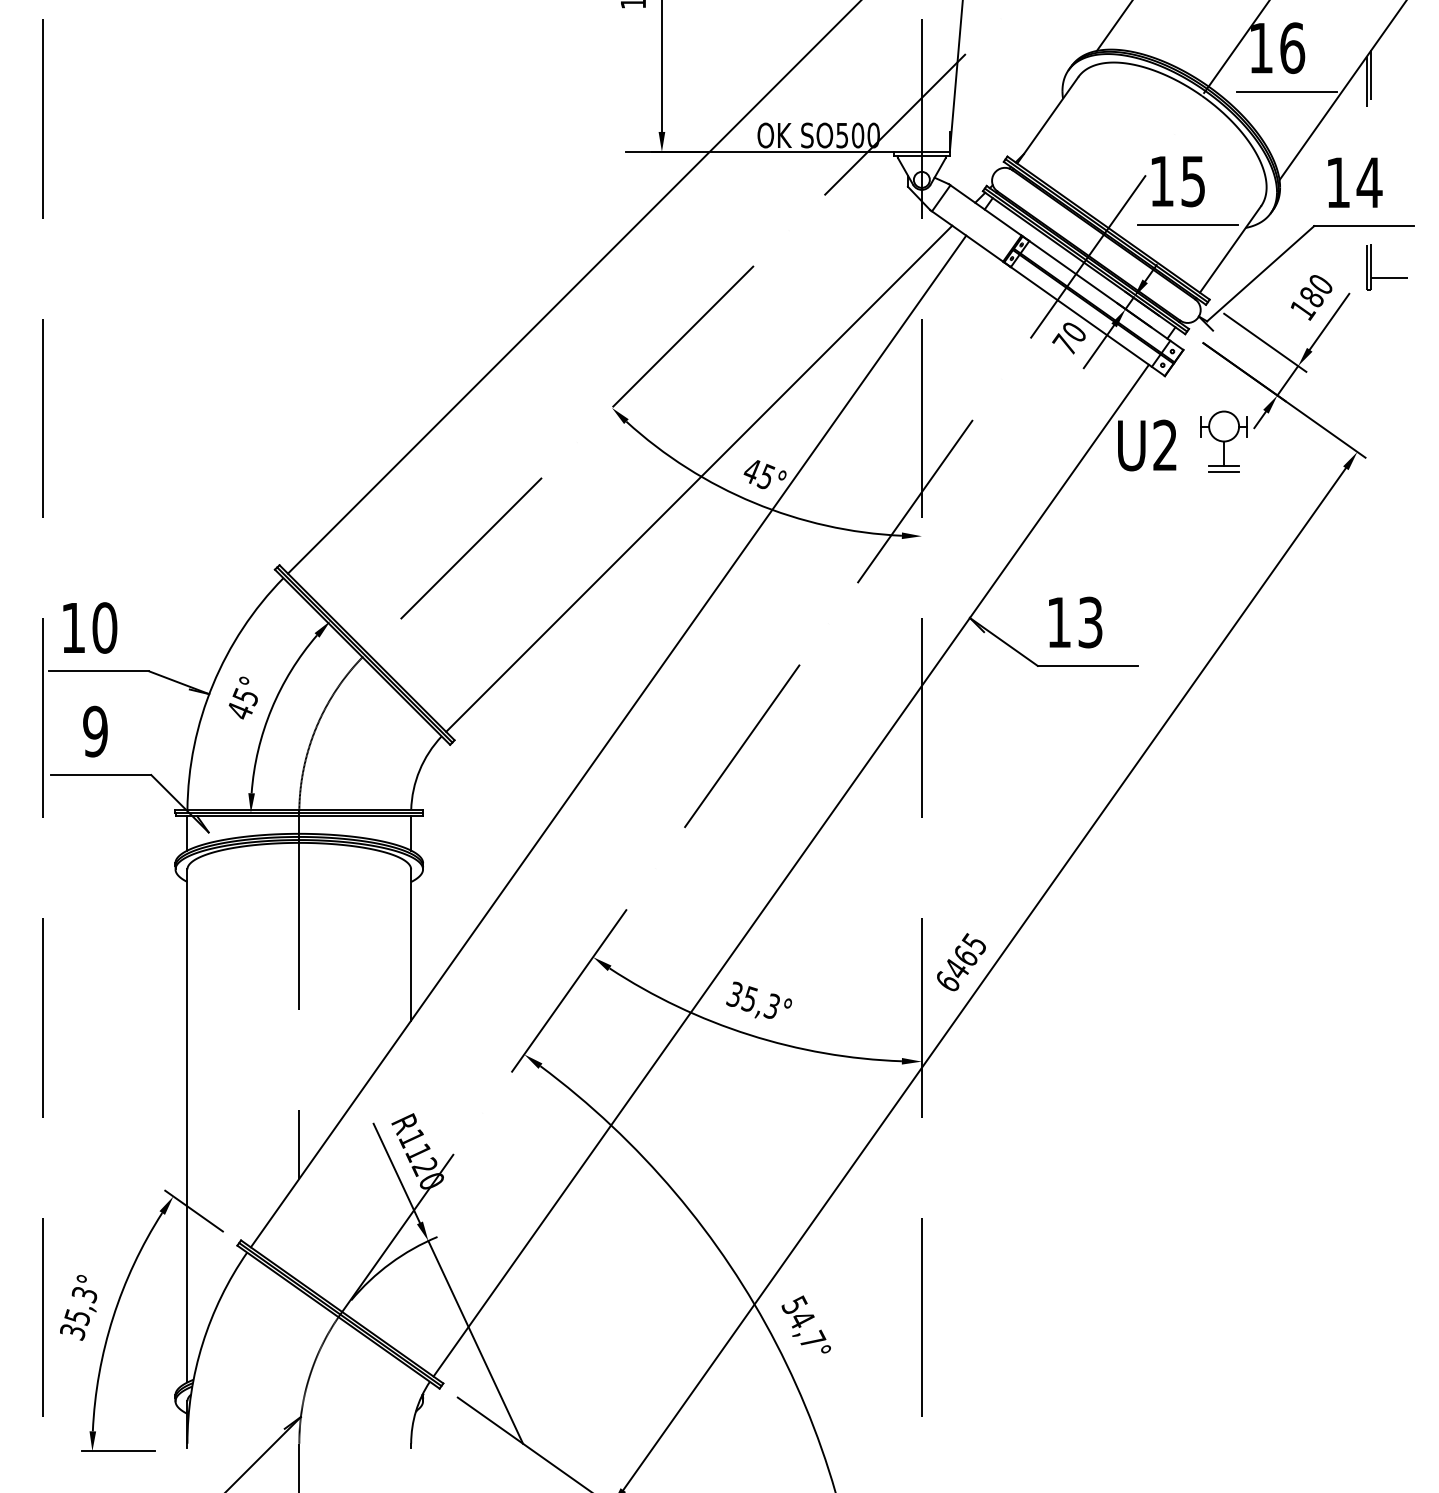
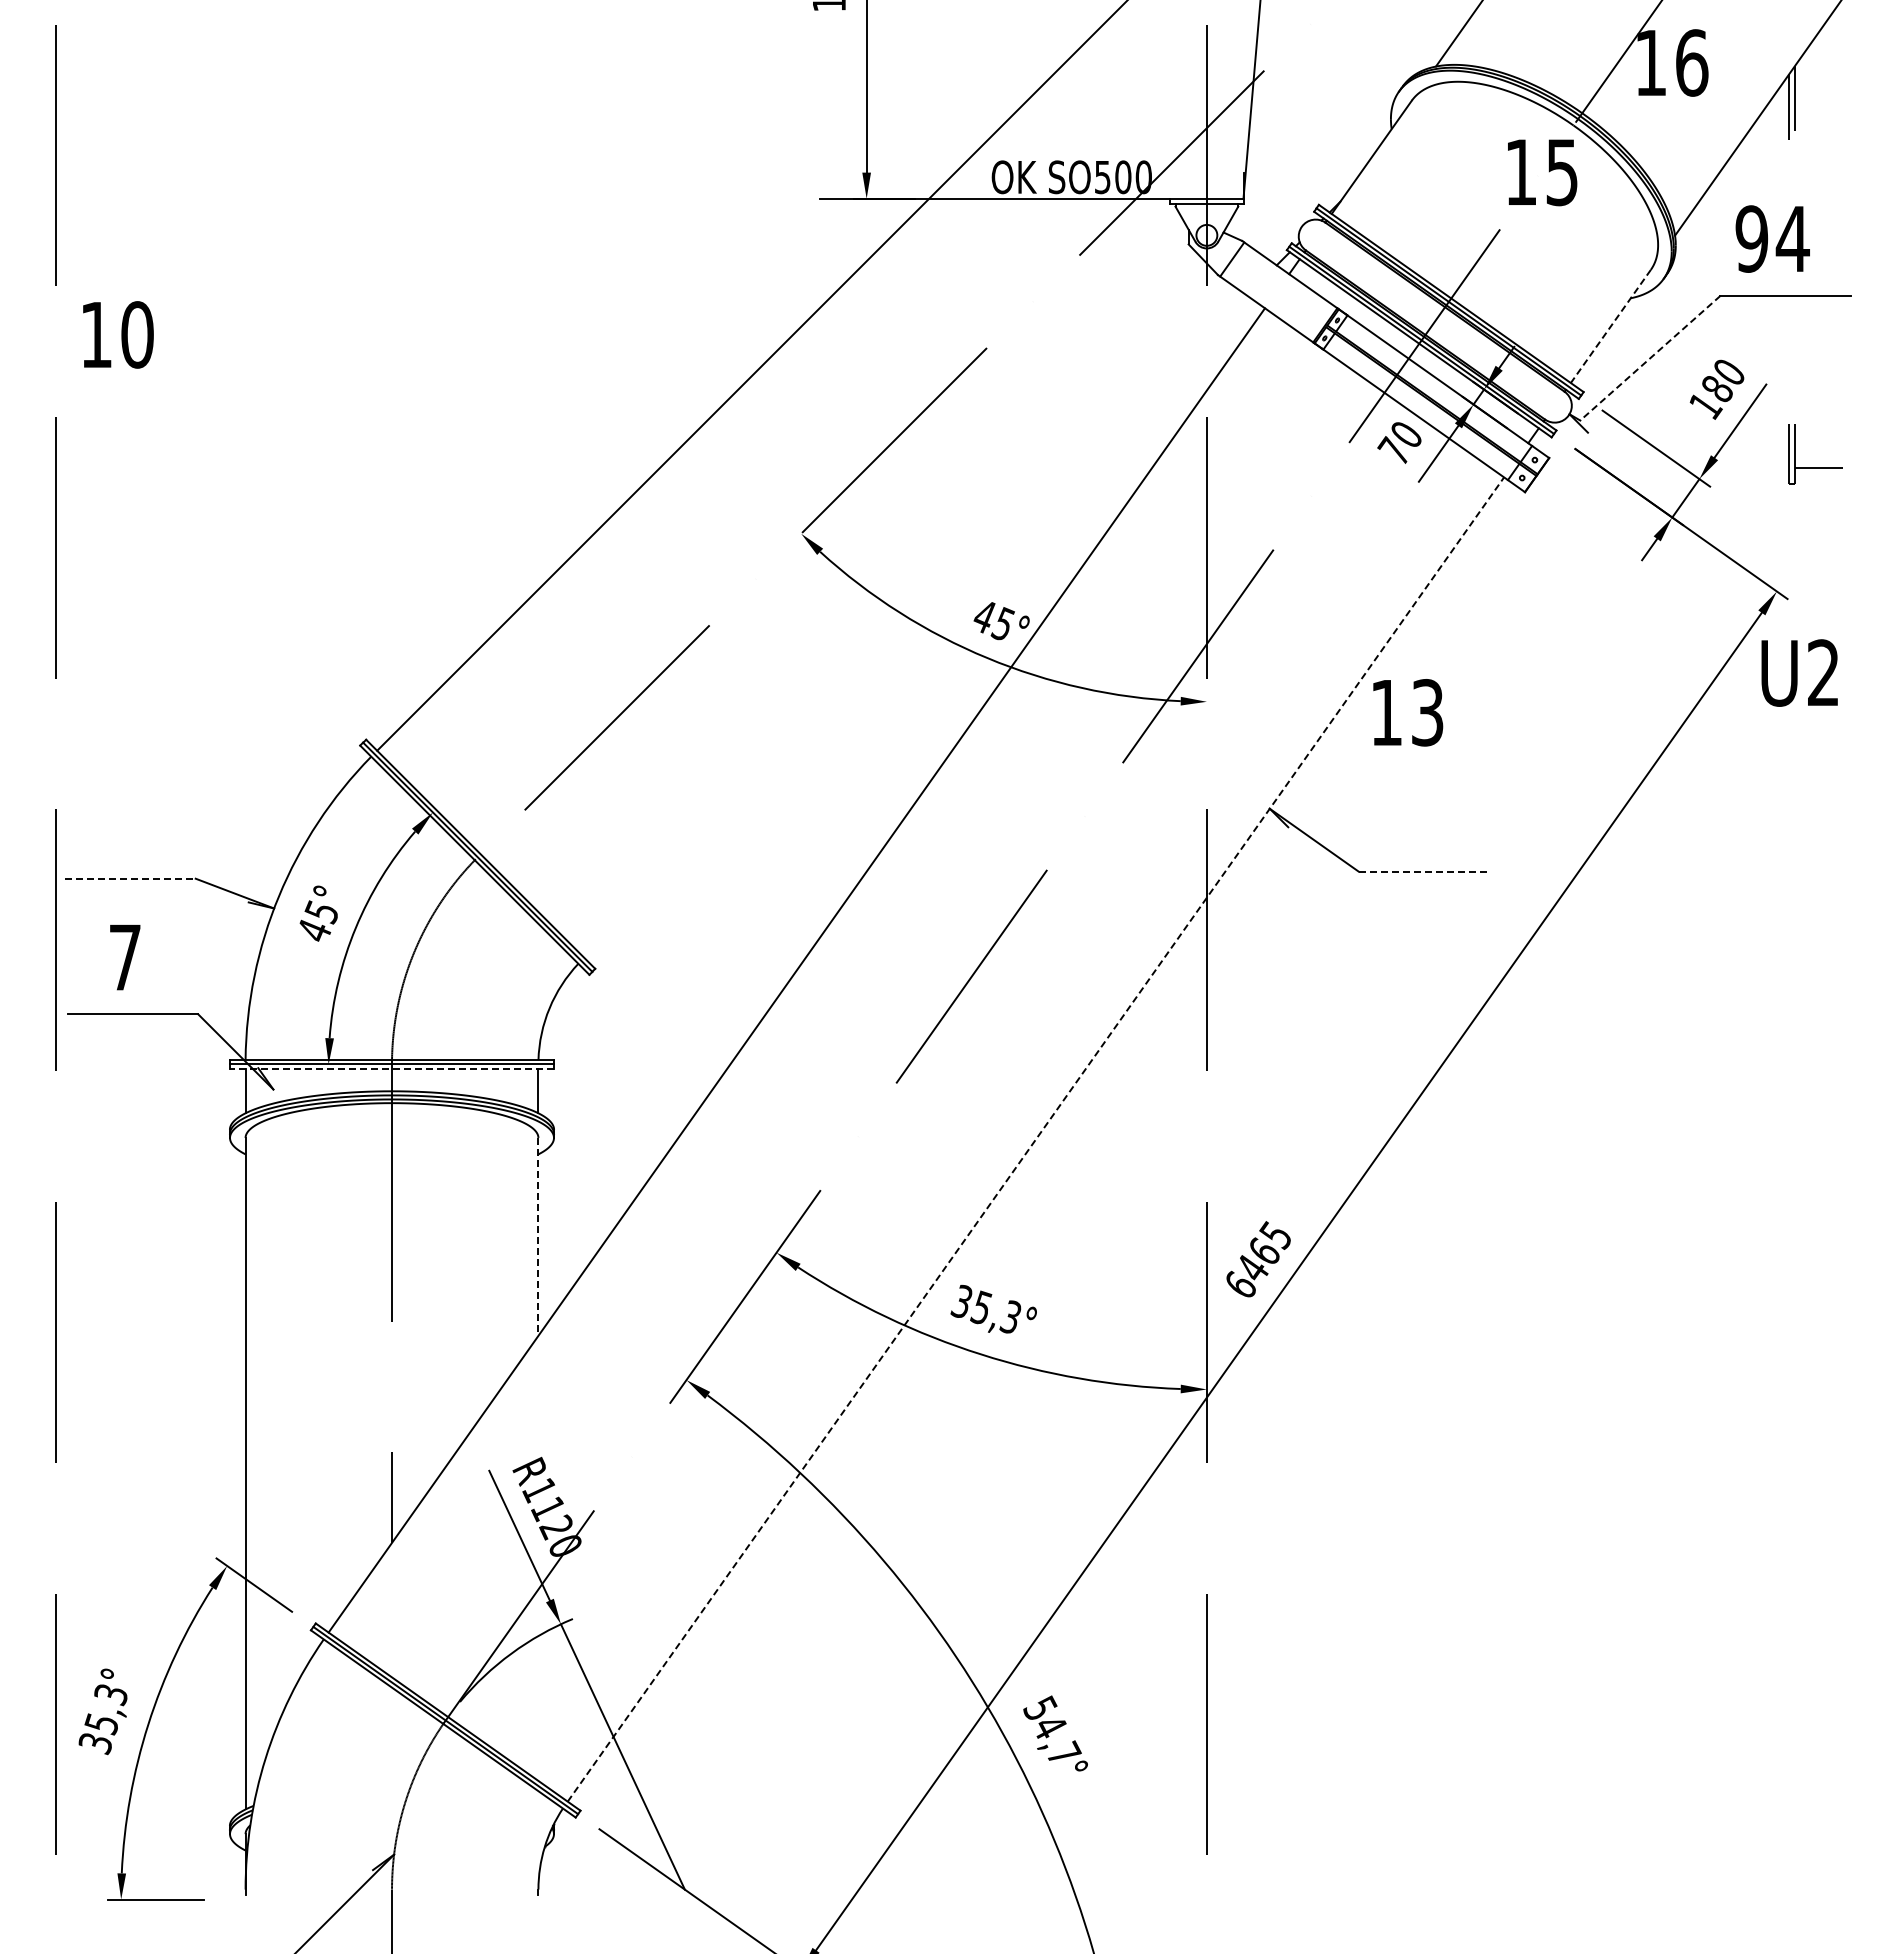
line: (1286, 91) -> (1684, 119), removed
text: (1178, 181) -> (1542, 172), moved
text: (1337, 182) -> (1751, 238), 14 -> 94
line: (1187, 225) -> (1554, 294), removed
line: (1230, 249) -> (1610, 326), solid -> dashed
line: (1260, 273) -> (1650, 358), solid -> dashed
part: (1386, 277) -> (1815, 467), moved
part: (1224, 441) -> (1602, 577), removed
text: (1146, 445) -> (1799, 672), moved
line: (699, 478) -> (915, 626), removed
text: (1075, 622) -> (1408, 712), moved
text: (90, 627) -> (118, 334), moved
line: (1088, 665) -> (1424, 871), solid -> dashed
line: (99, 671) -> (130, 878), solid -> dashed
text: (95, 731) -> (125, 957), 9 -> 7
line: (299, 816) -> (392, 1068), solid -> dashed
line: (790, 870) -> (1035, 1139), solid -> dashed
line: (411, 944) -> (538, 1236), solid -> dashed

